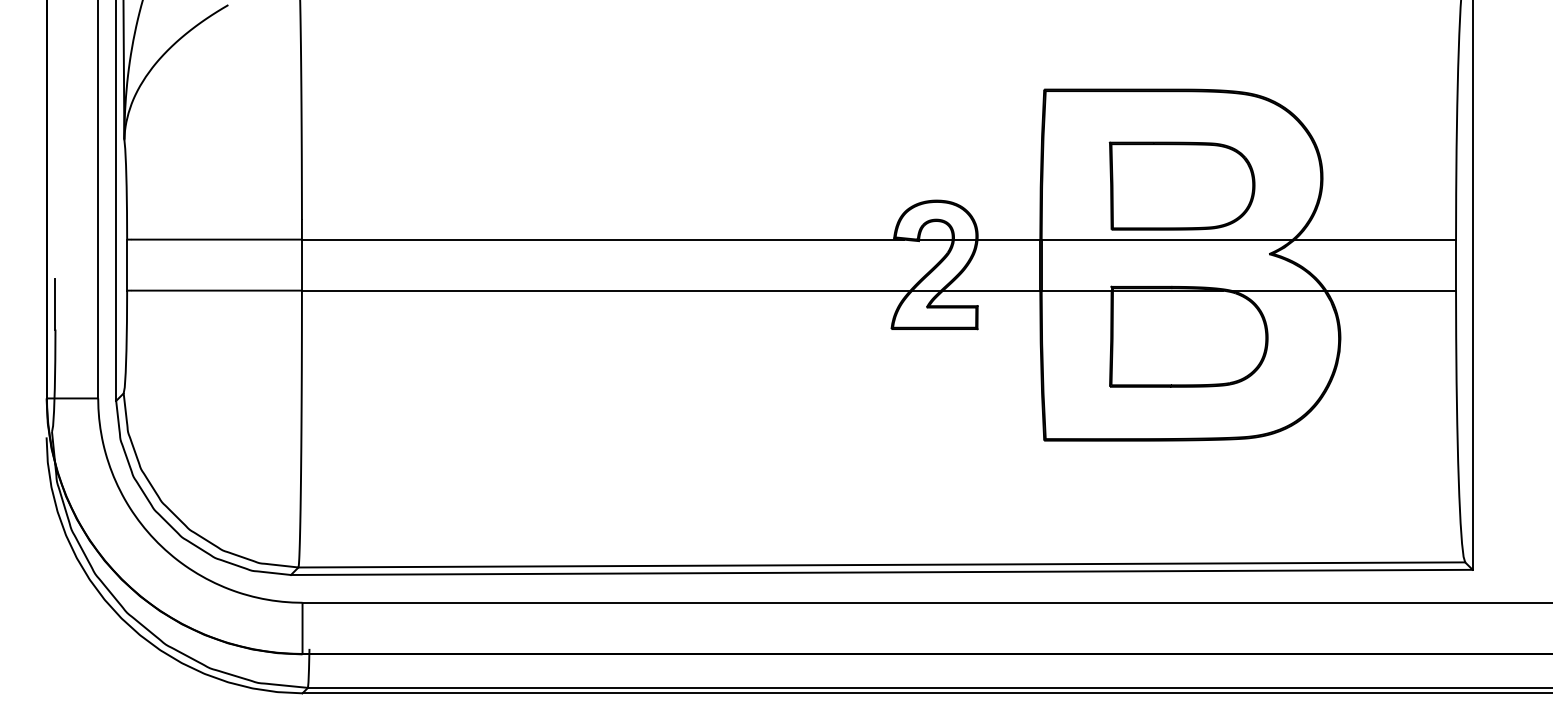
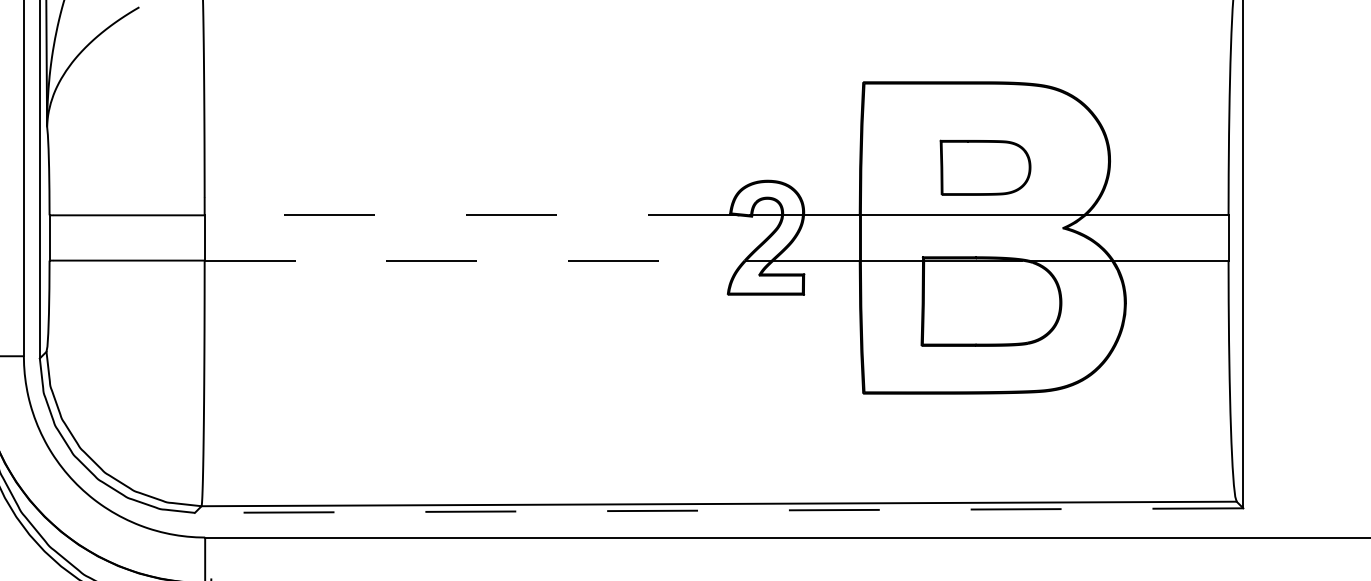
part: (1181, 185) -> (984, 167), size x0.7
line: (602, 239) -> (471, 215), solid -> dashed
line: (606, 290) -> (474, 260), solid -> dashed
line: (881, 572) -> (718, 510), solid -> dashed

